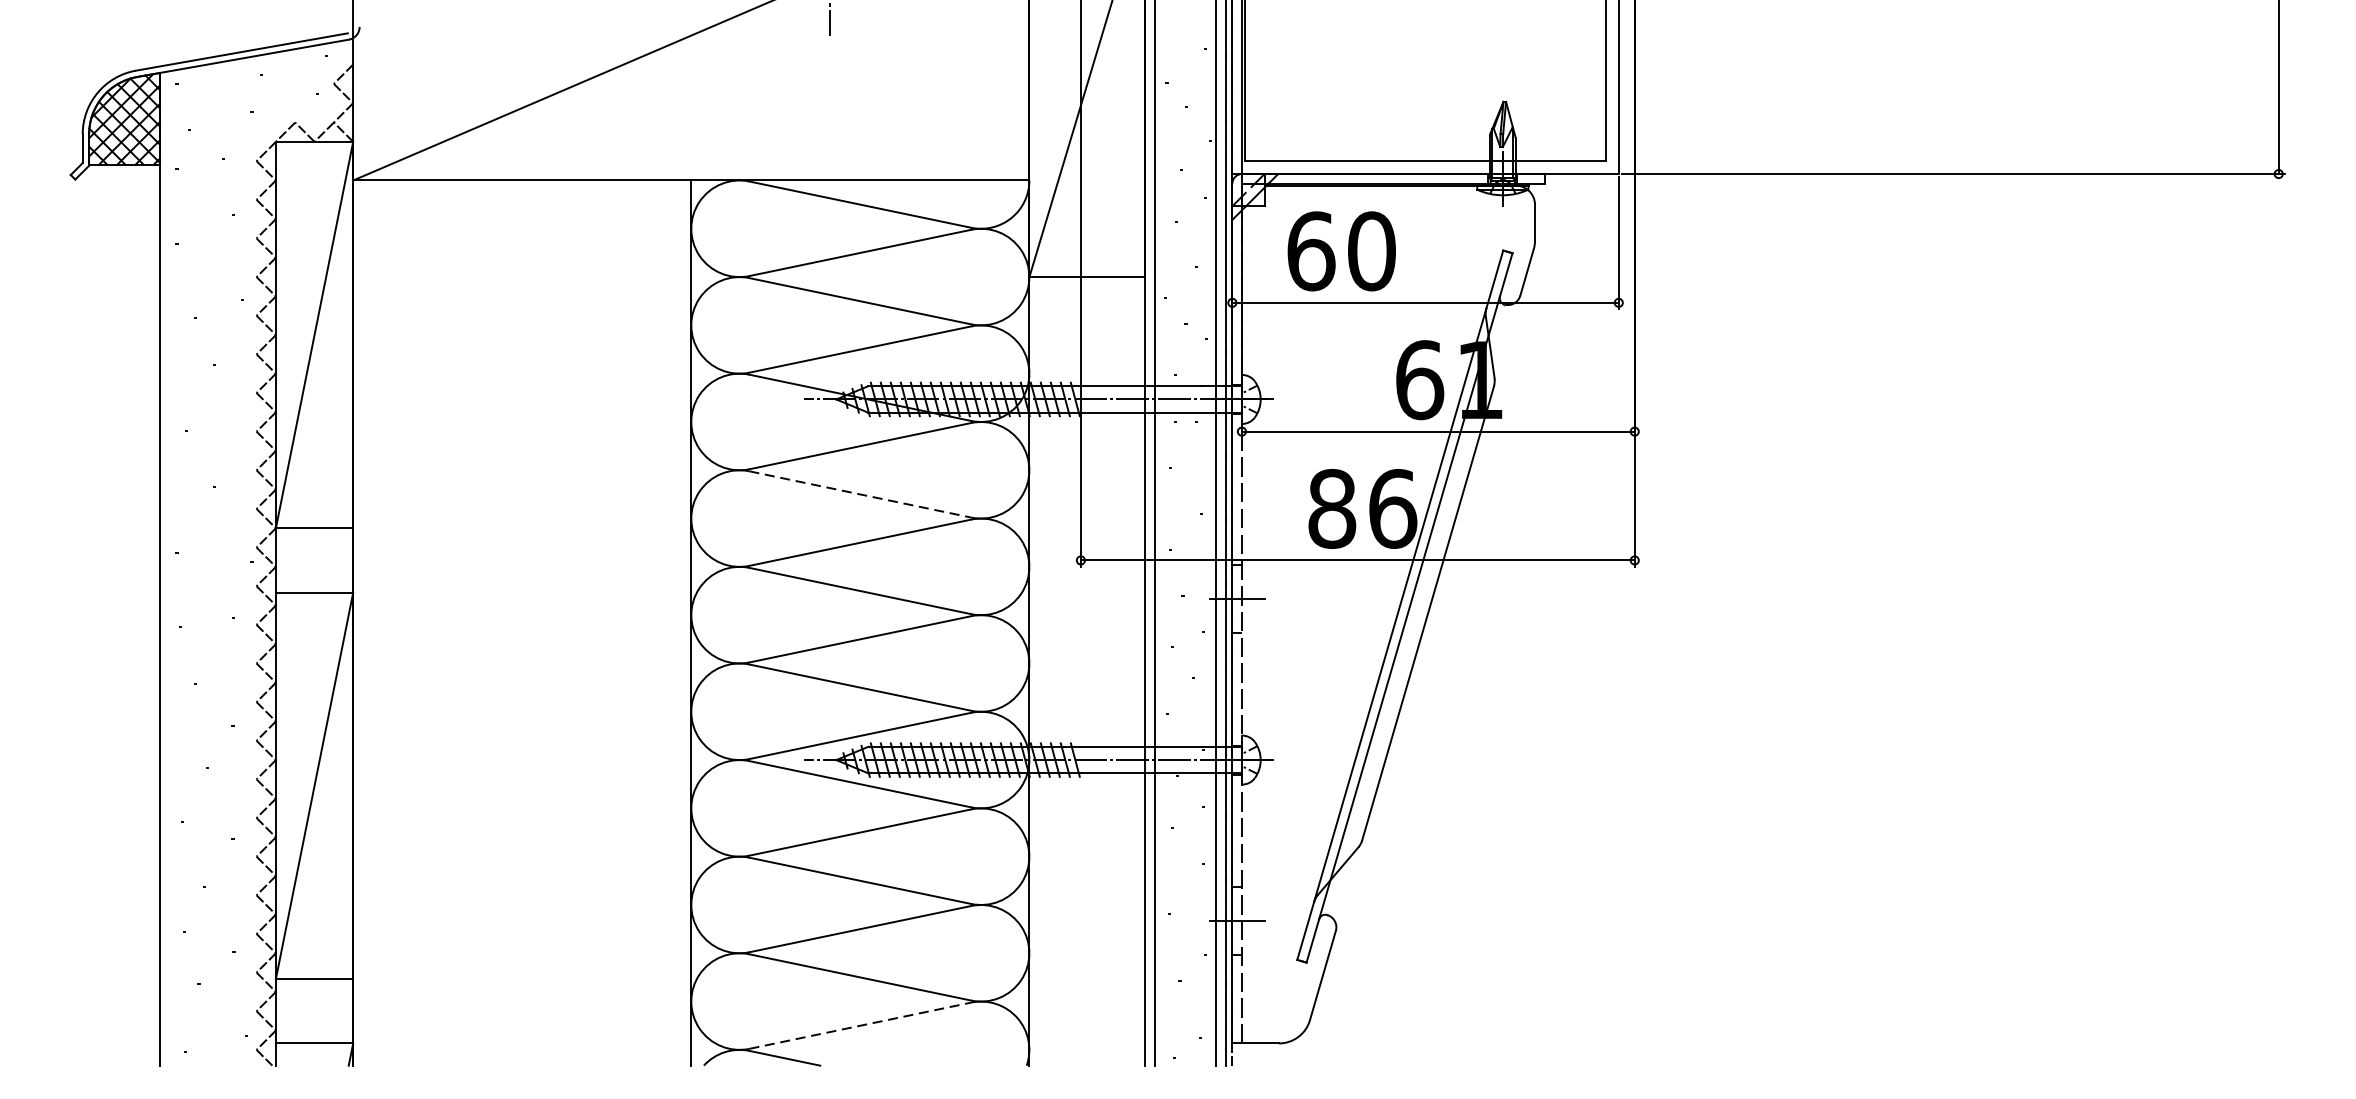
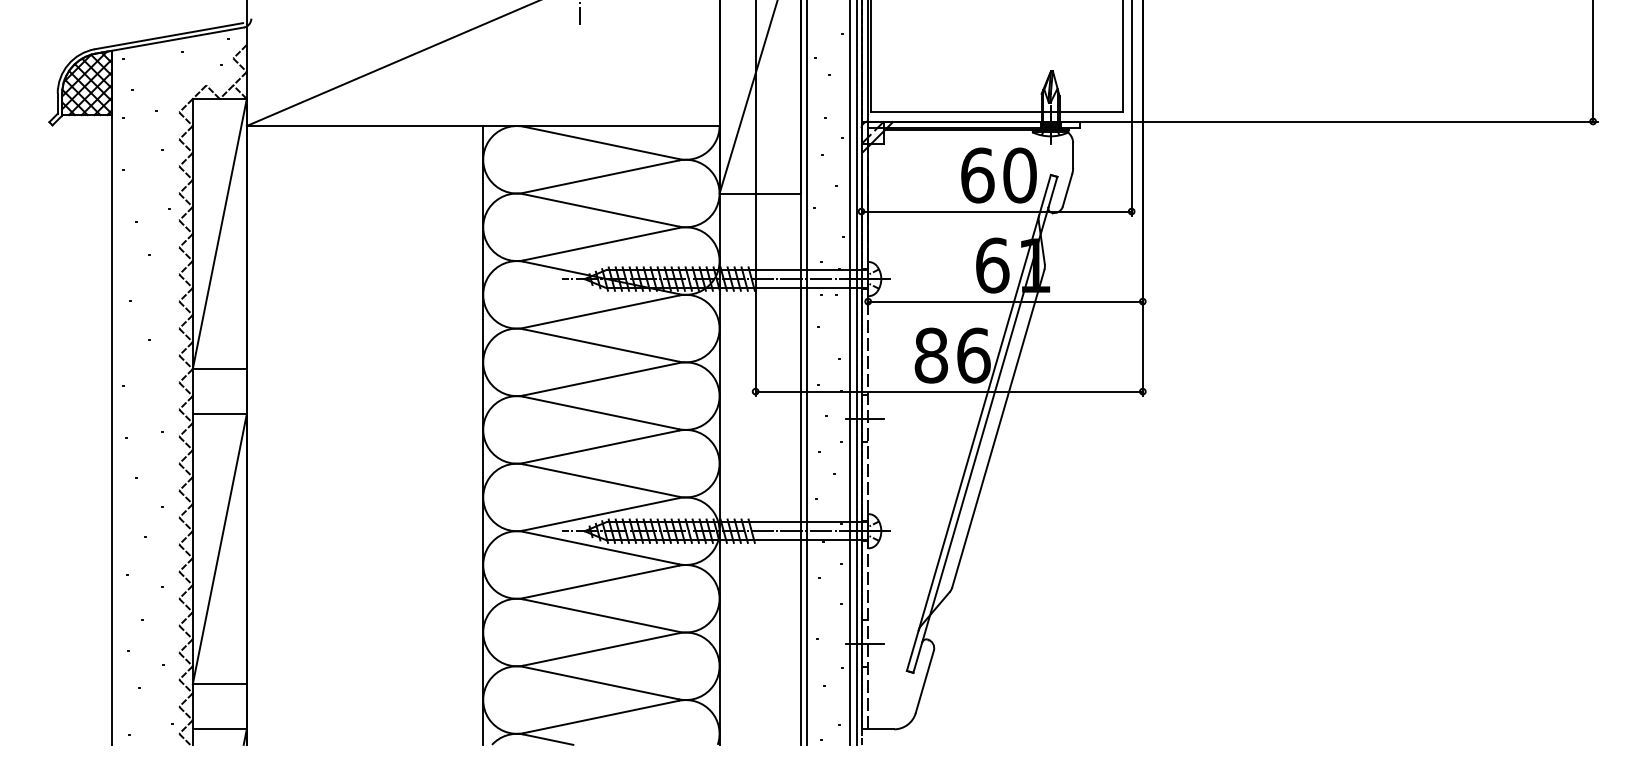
text: (1341, 251) -> (998, 175), moved
line: (860, 494) -> (601, 345), dashed -> solid
line: (860, 1025) -> (601, 716), dashed -> solid

